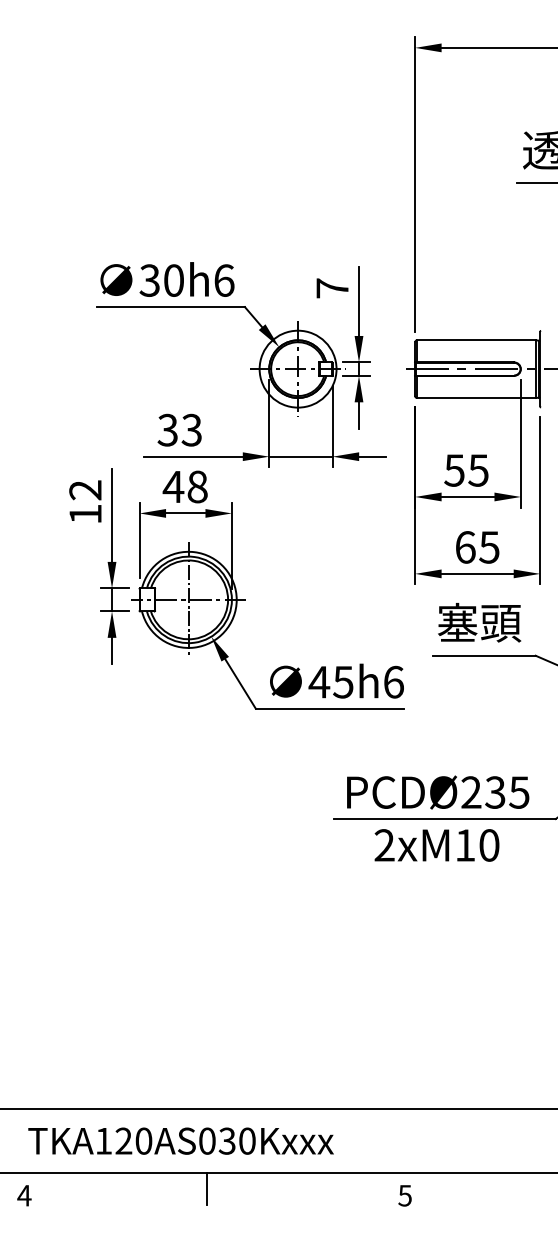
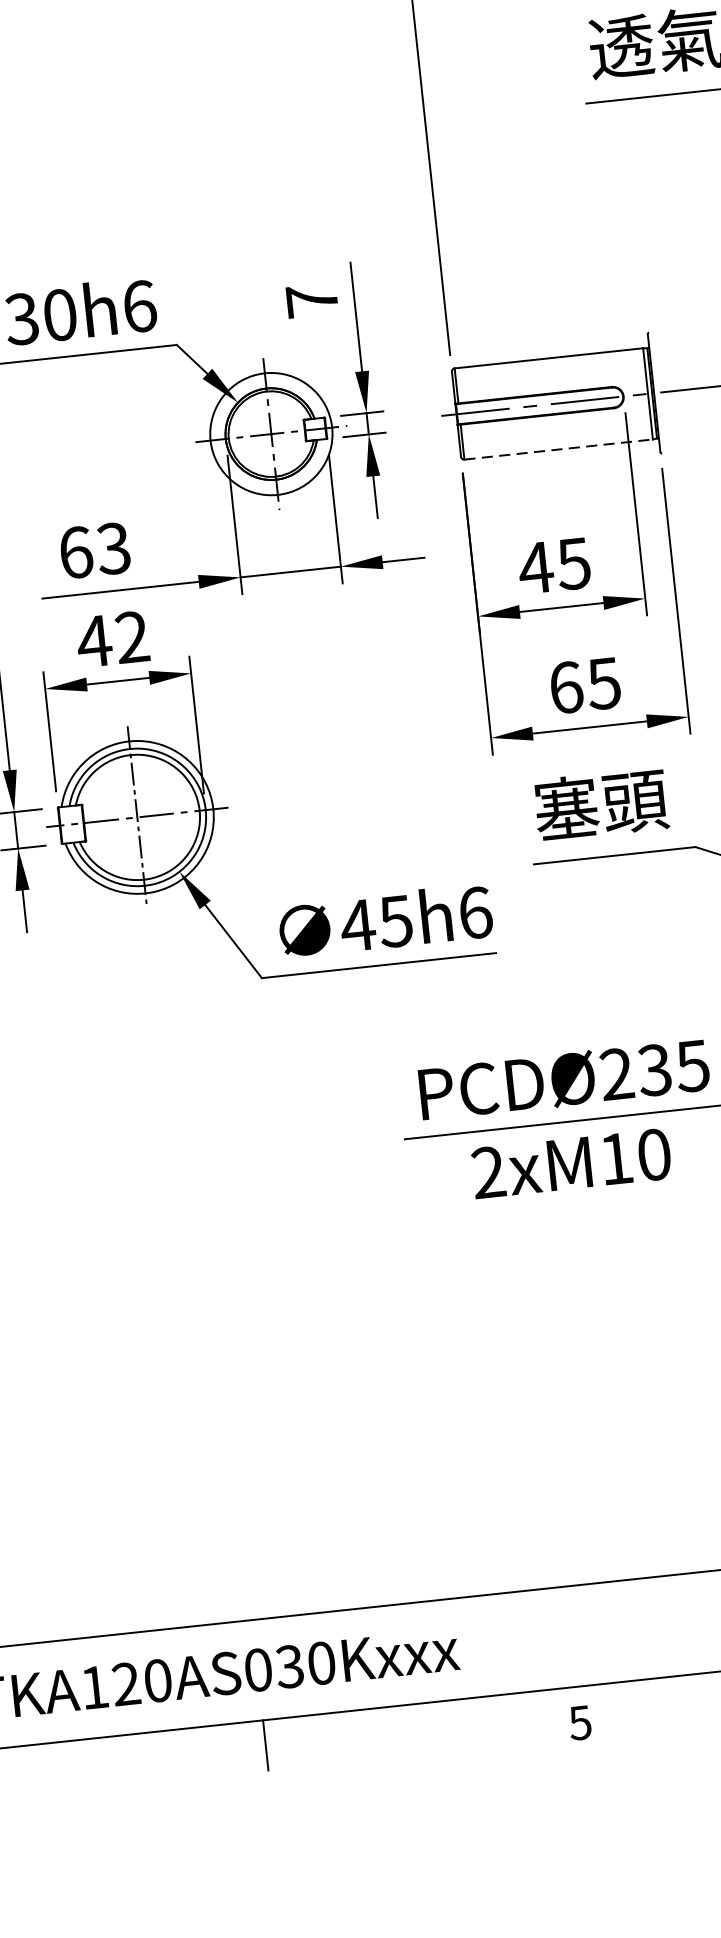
line: (476, 398) -> (558, 450), solid -> dashed
text: (167, 429) -> (75, 551), 33 -> 63
text: (454, 470) -> (535, 567), 55 -> 45
text: (197, 486) -> (132, 636), 48 -> 42

